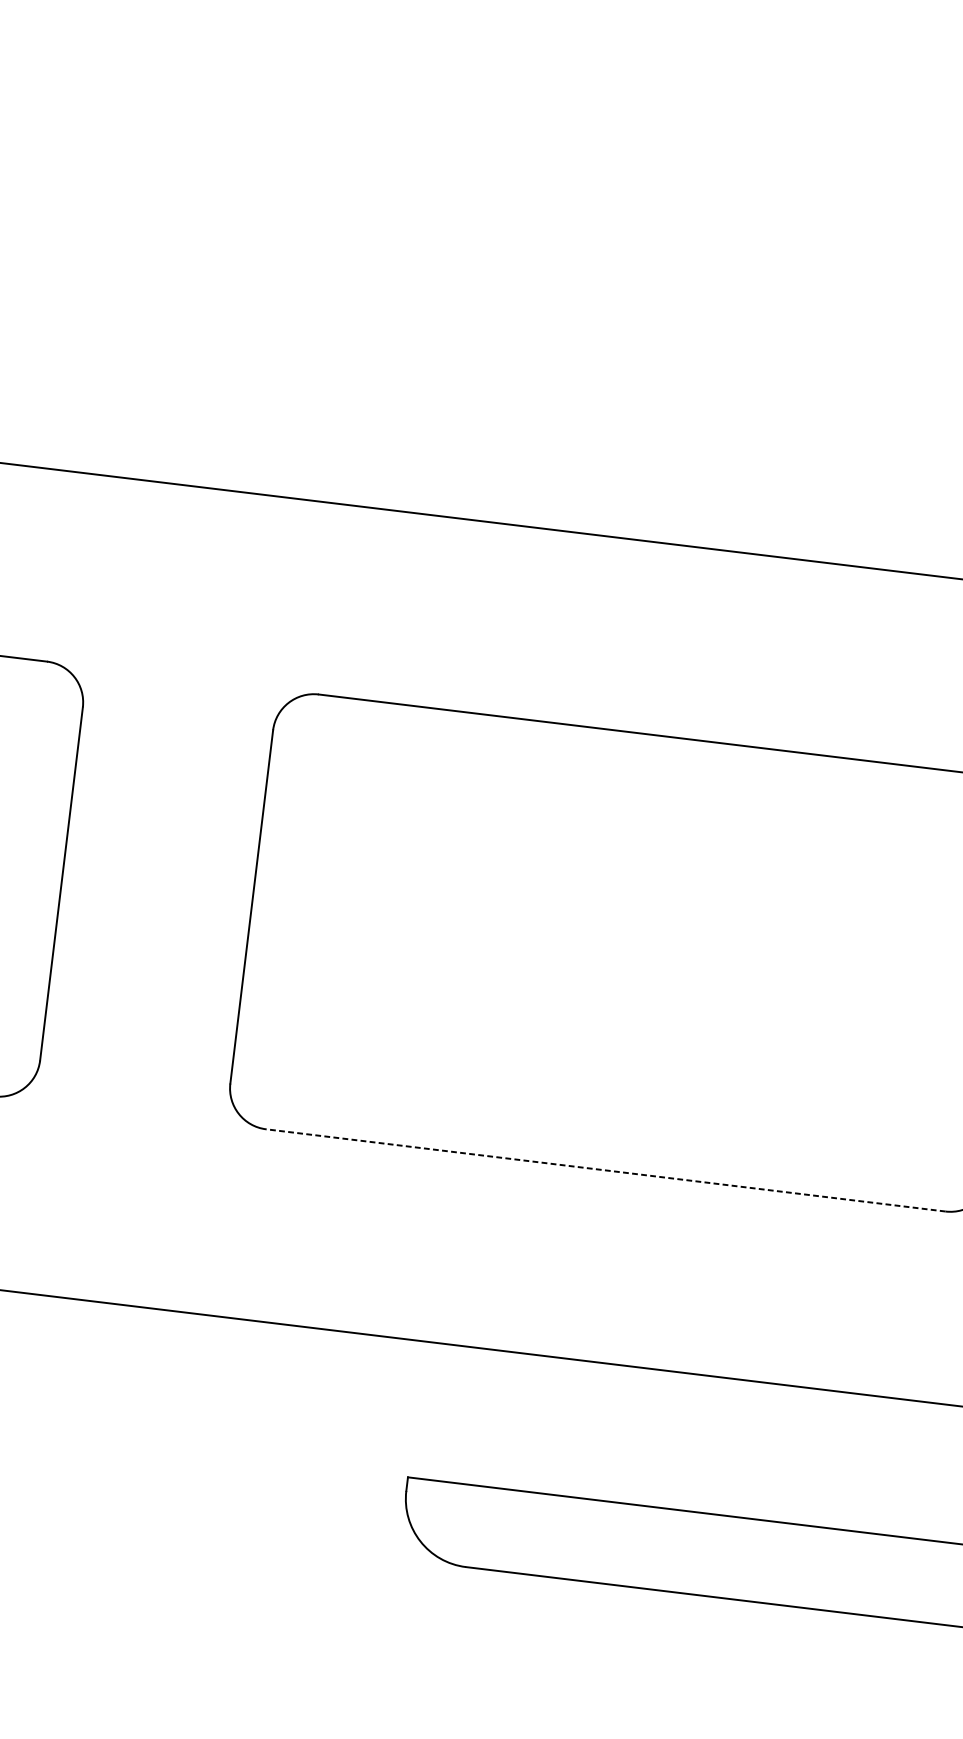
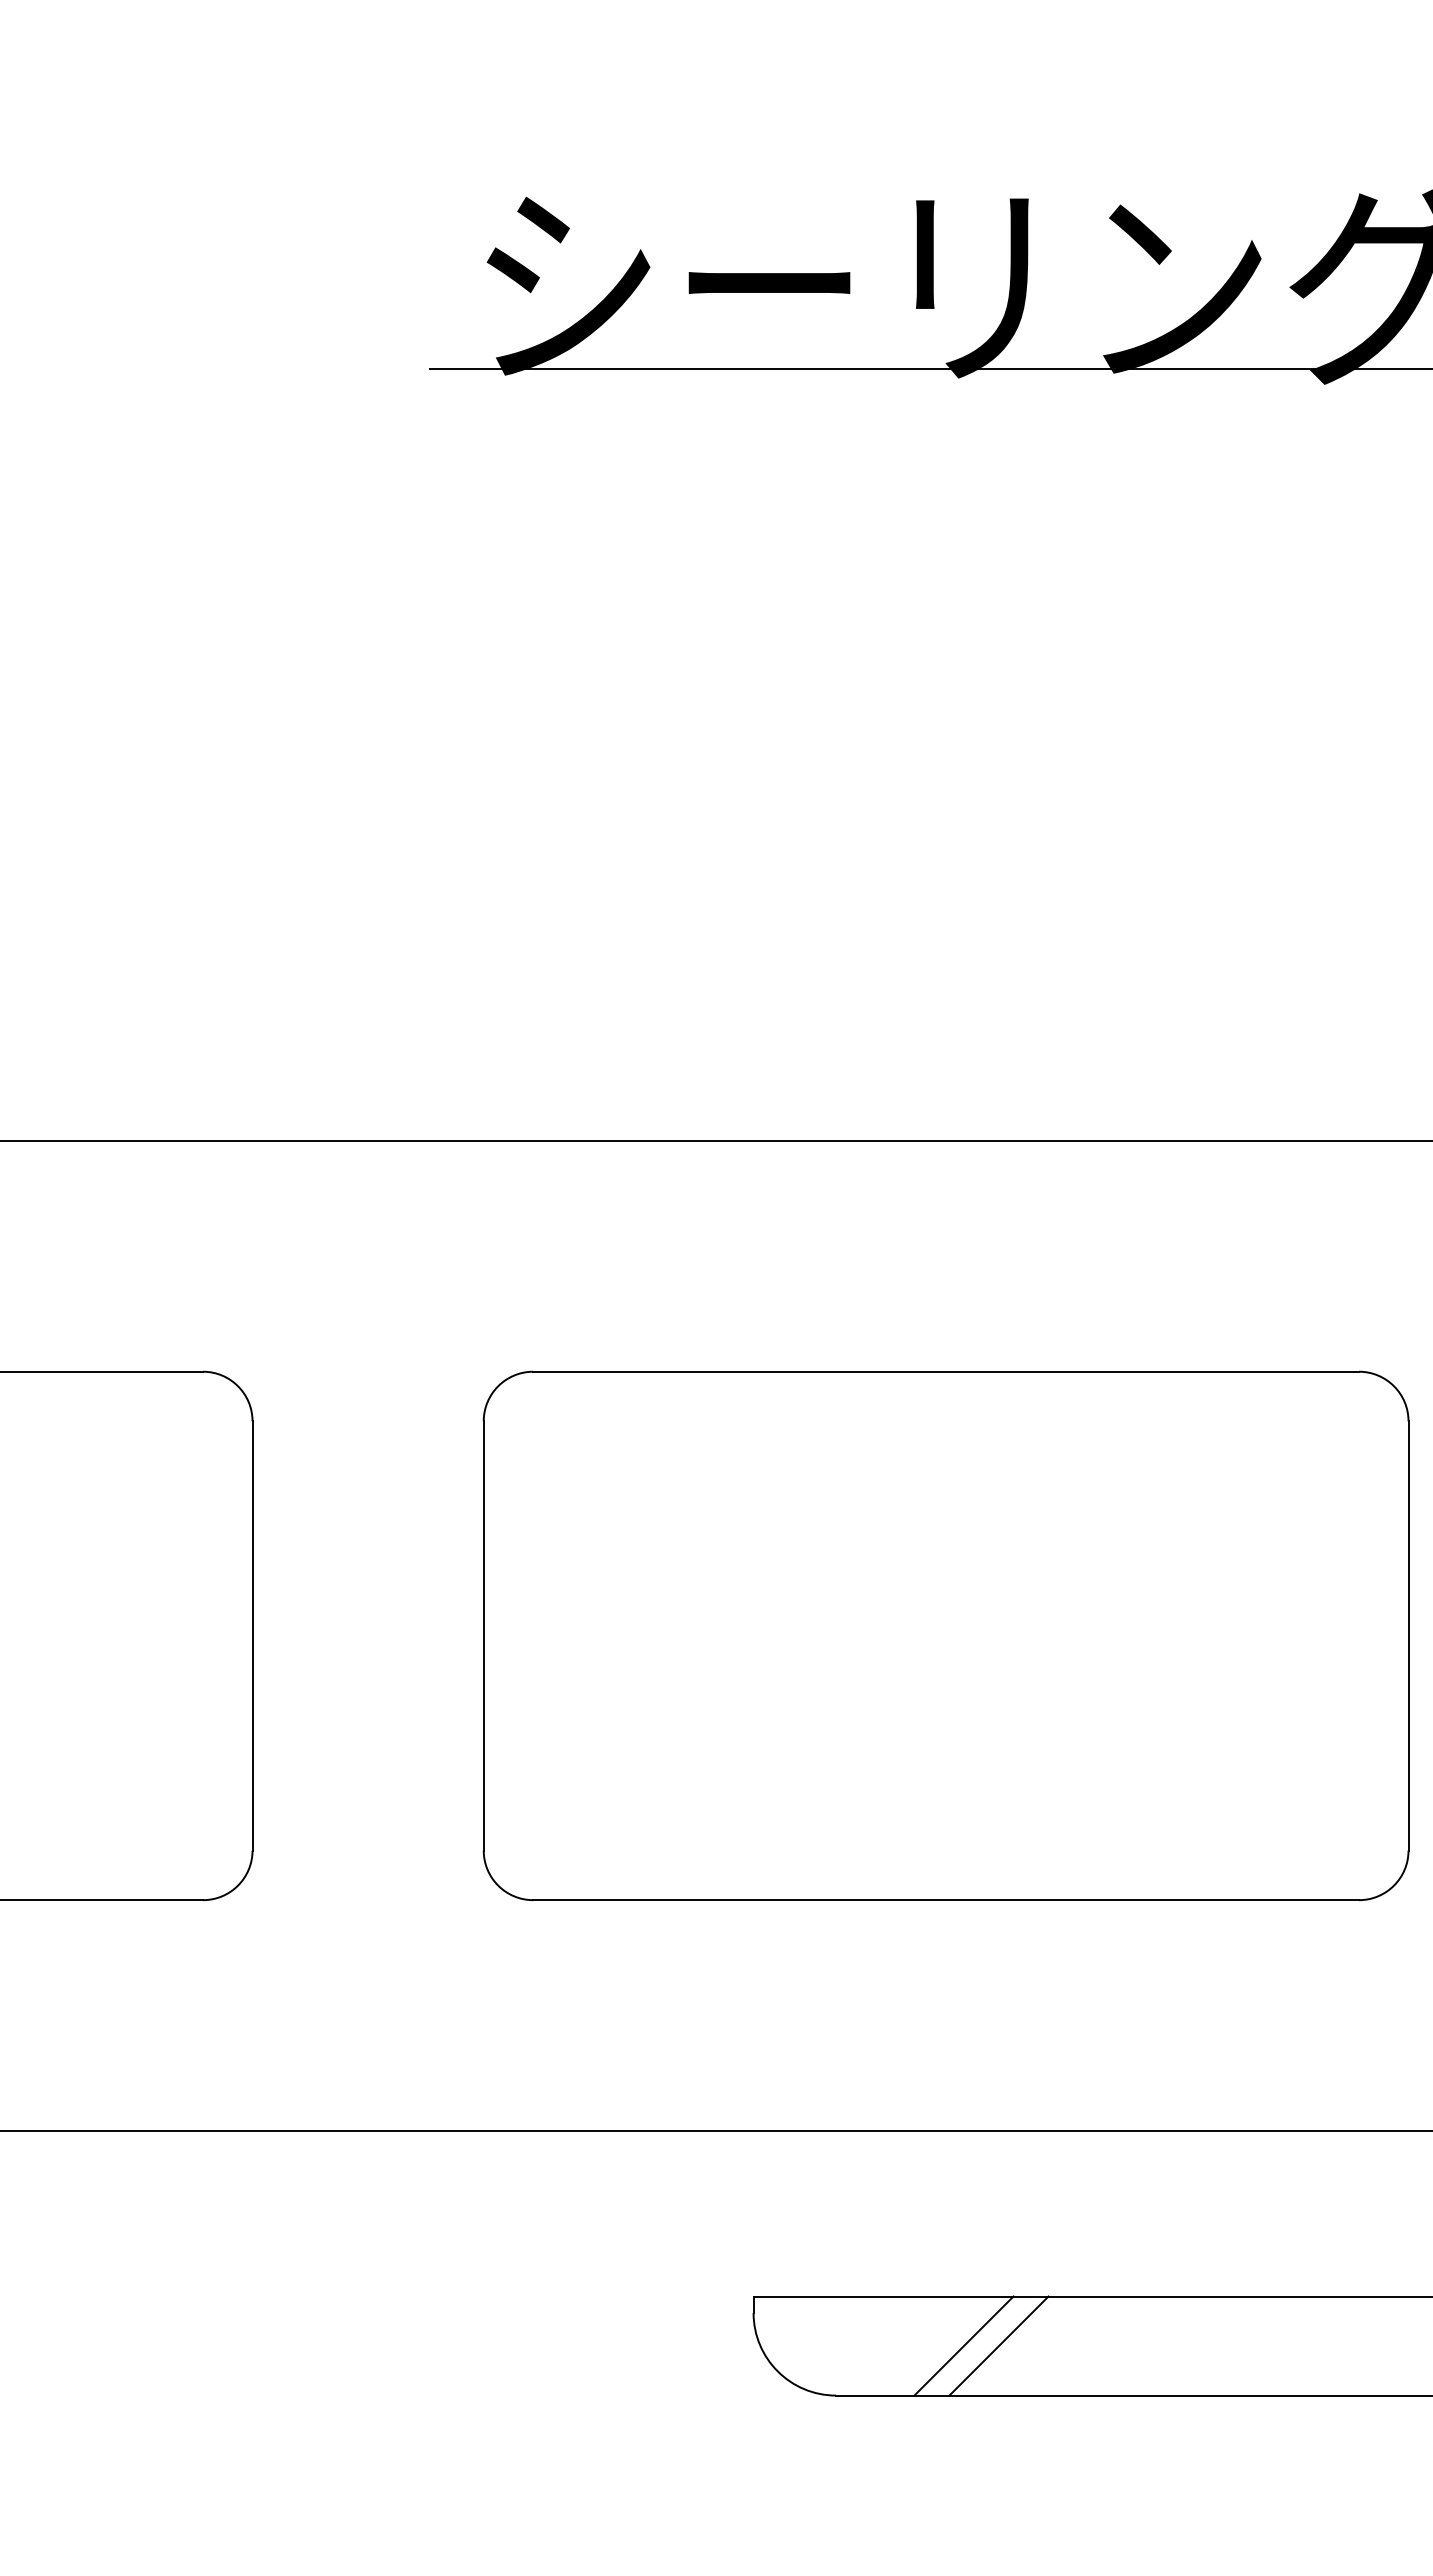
line: (606, 1170) -> (946, 1900), dashed -> solid
line: (575, 1538) -> (963, 2345), added
line: (604, 1542) -> (998, 2345), added

